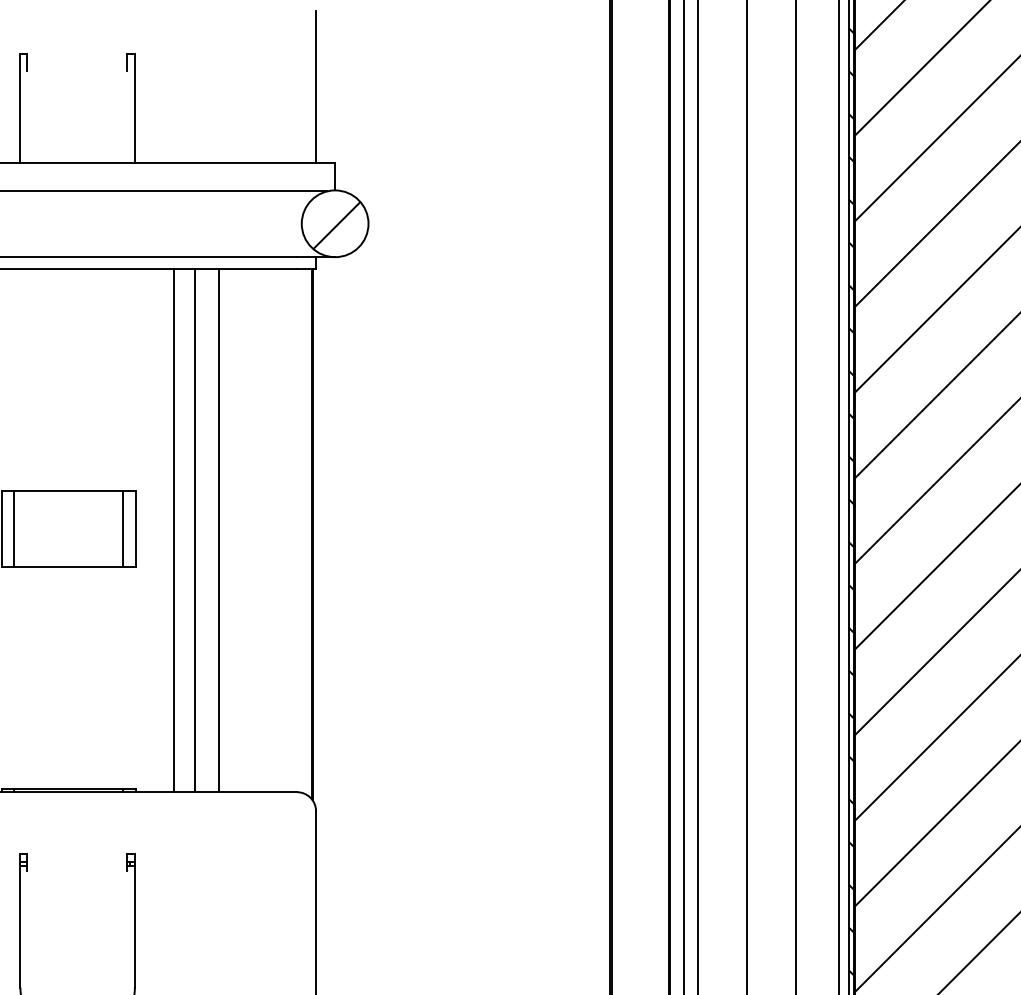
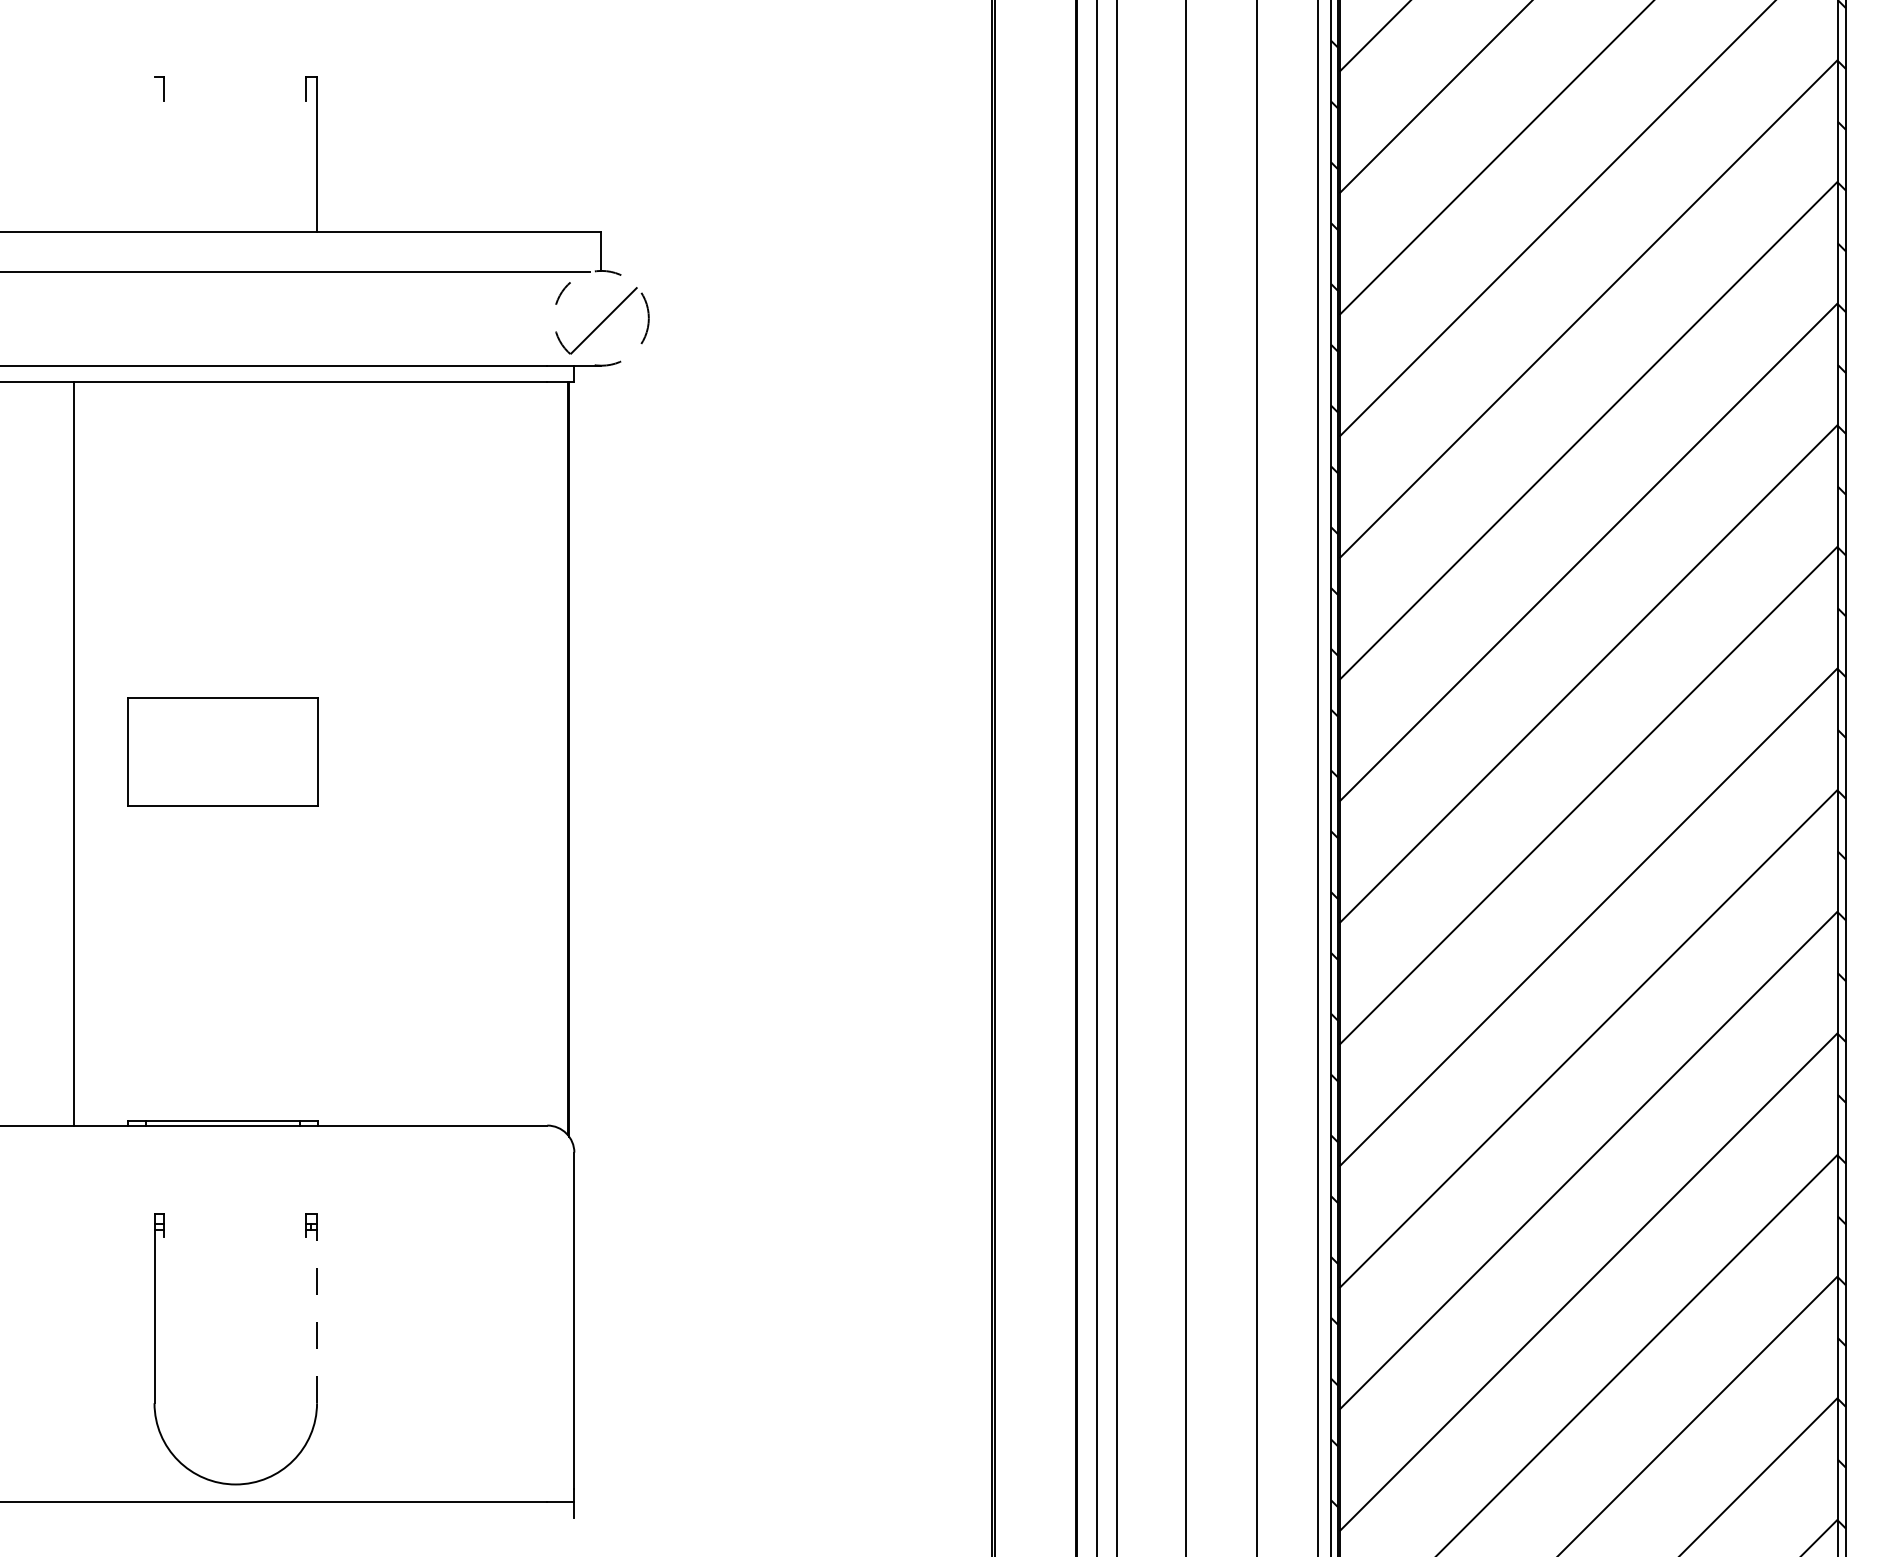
line: (316, 86) -> (574, 123), removed
line: (20, 108) -> (154, 154), removed
circle: (335, 223) -> (601, 317), solid -> dashed
line: (14, 528) -> (145, 751), removed
line: (123, 528) -> (300, 751), removed
line: (173, 530) -> (372, 753), removed
line: (195, 530) -> (402, 753), removed
line: (218, 530) -> (436, 753), removed
line: (135, 920) -> (317, 1308), solid -> dashed

